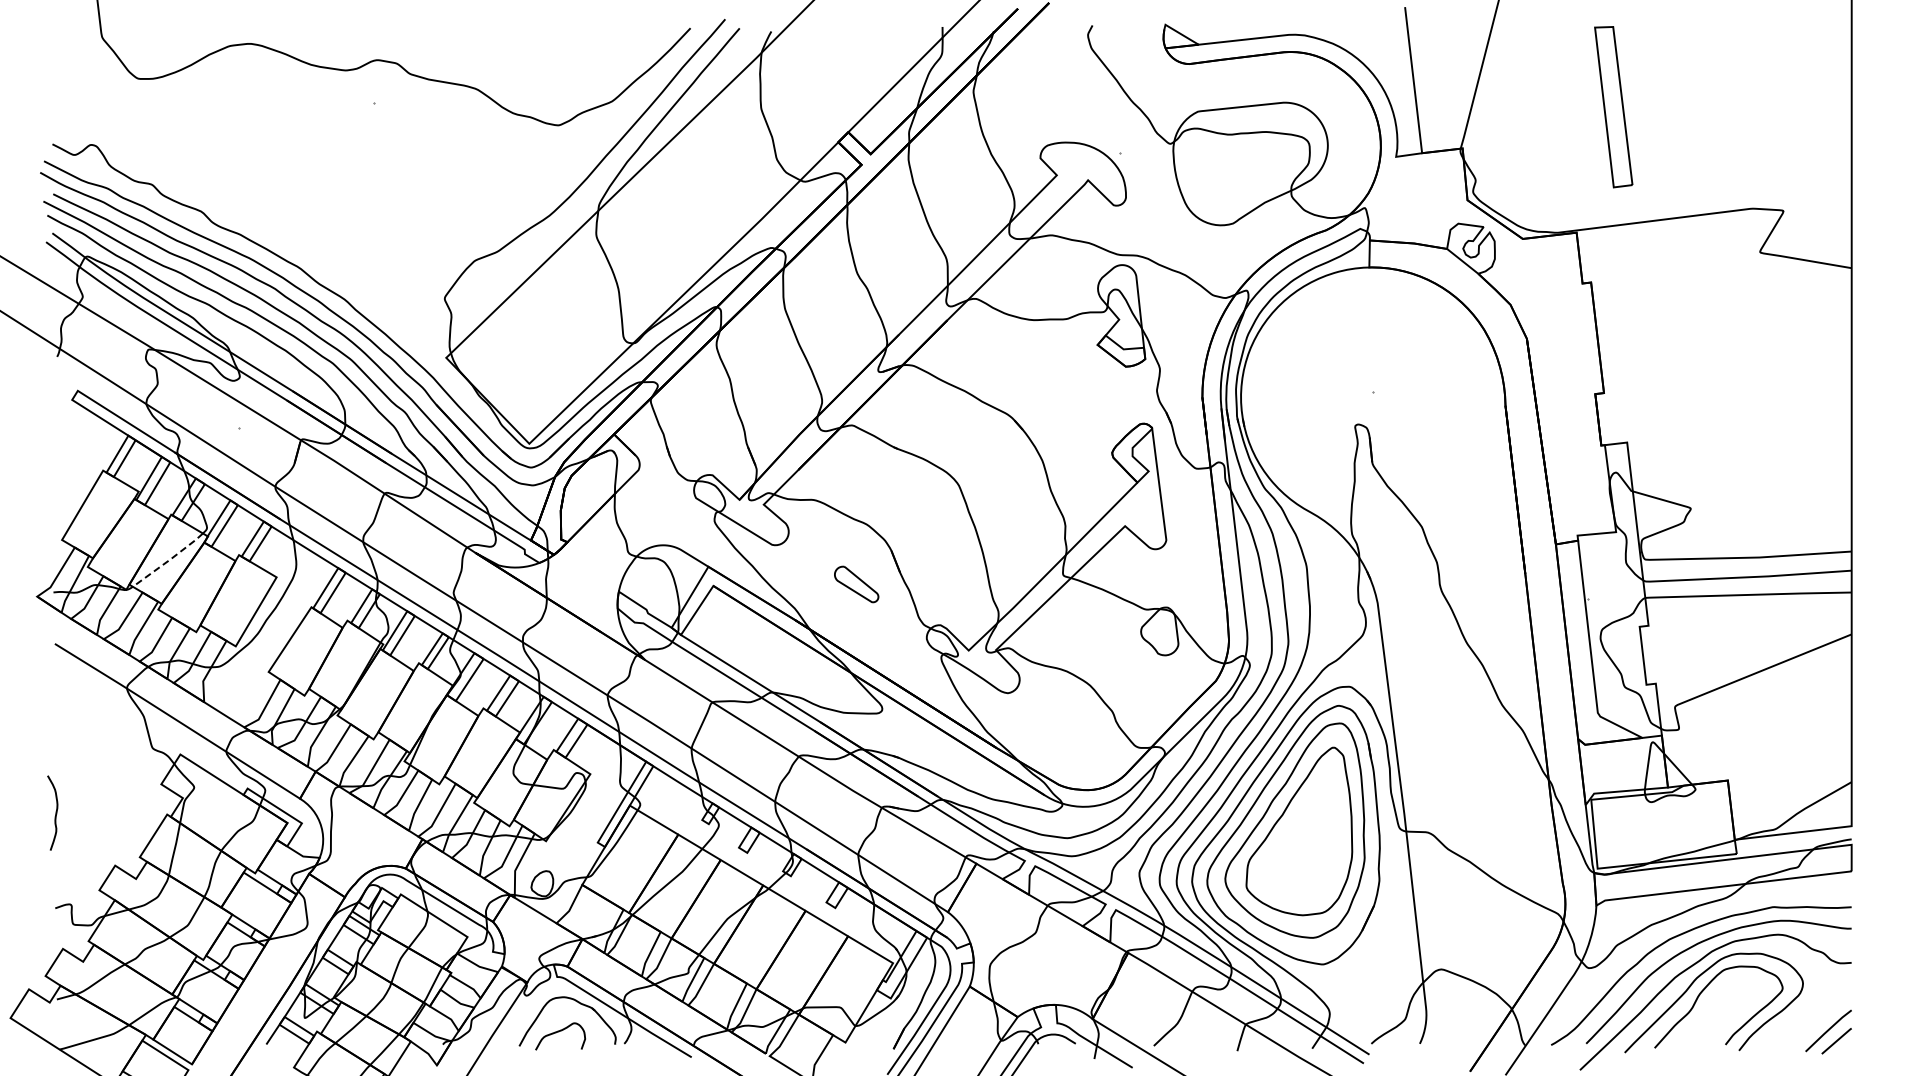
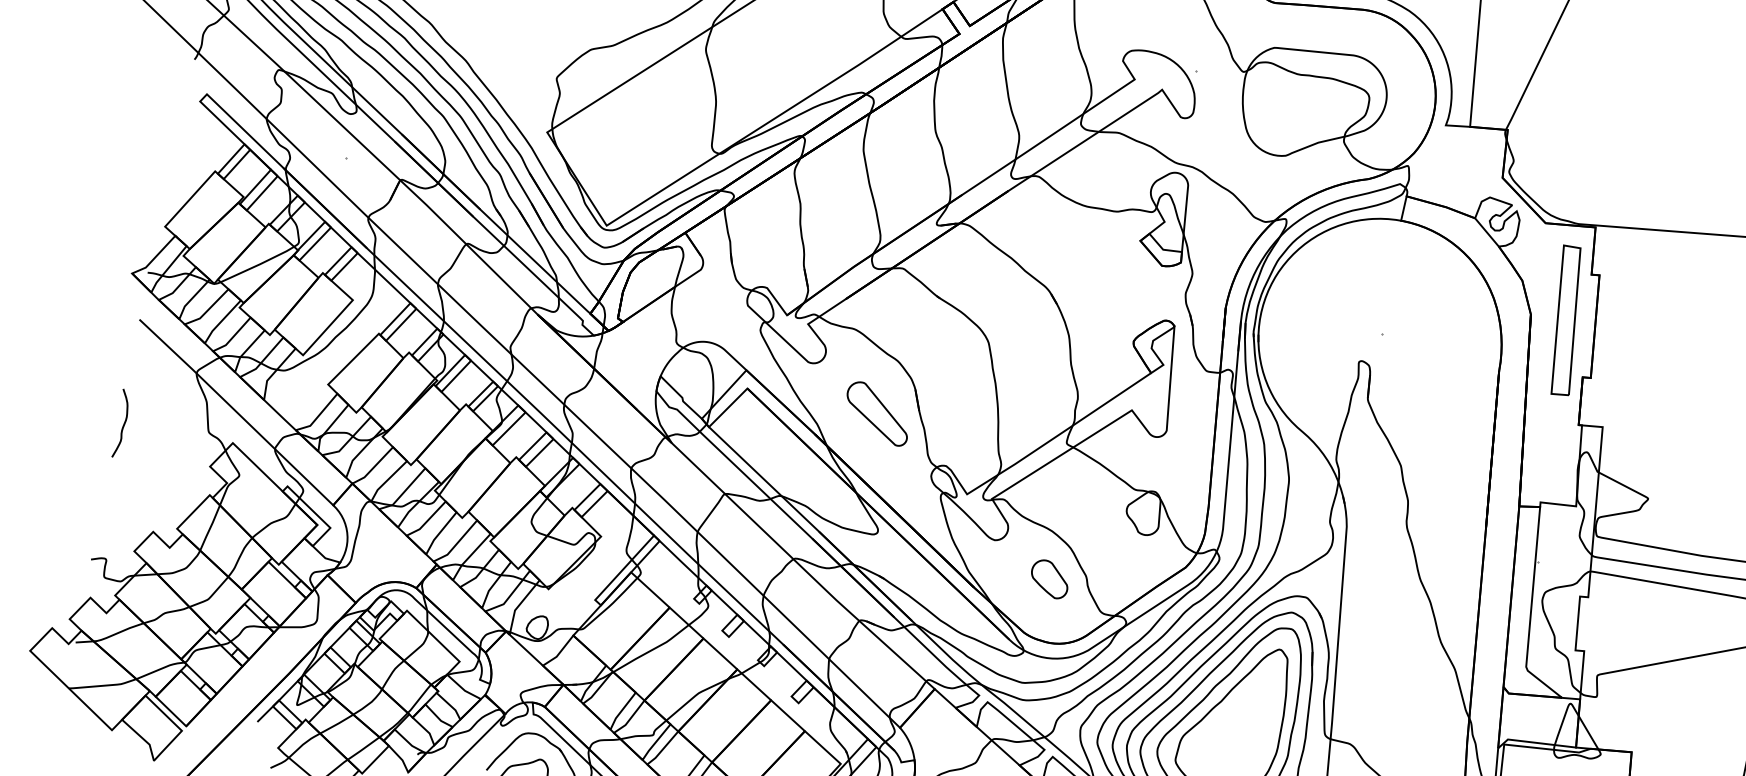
part: (1613, 107) -> (1565, 321), moved
line: (169, 560) -> (258, 265), dashed -> solid
part: (856, 584) -> (877, 413), size x1.67
part: (1074, 722) -> (1049, 579), added
curve: (55, 812) -> (123, 423), moved

